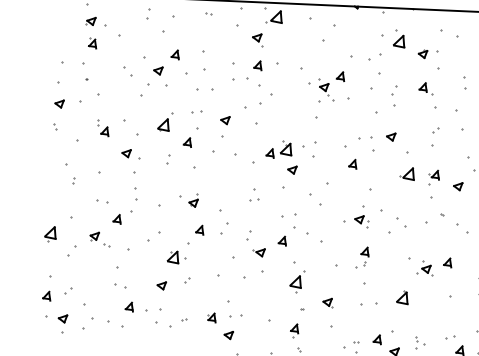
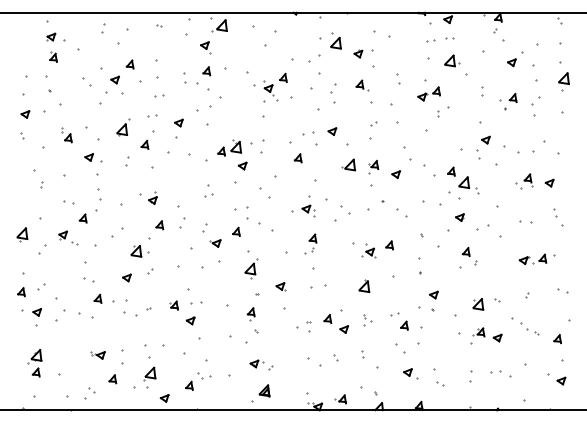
part: (233, 71) -> (184, 77), size x0.62
part: (205, 89) -> (159, 95), size x0.62
part: (402, 296) -> (364, 285), moved

